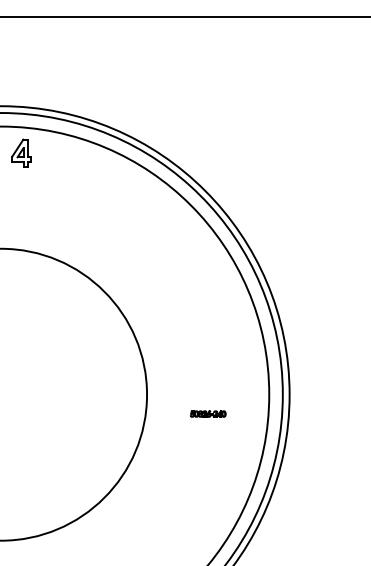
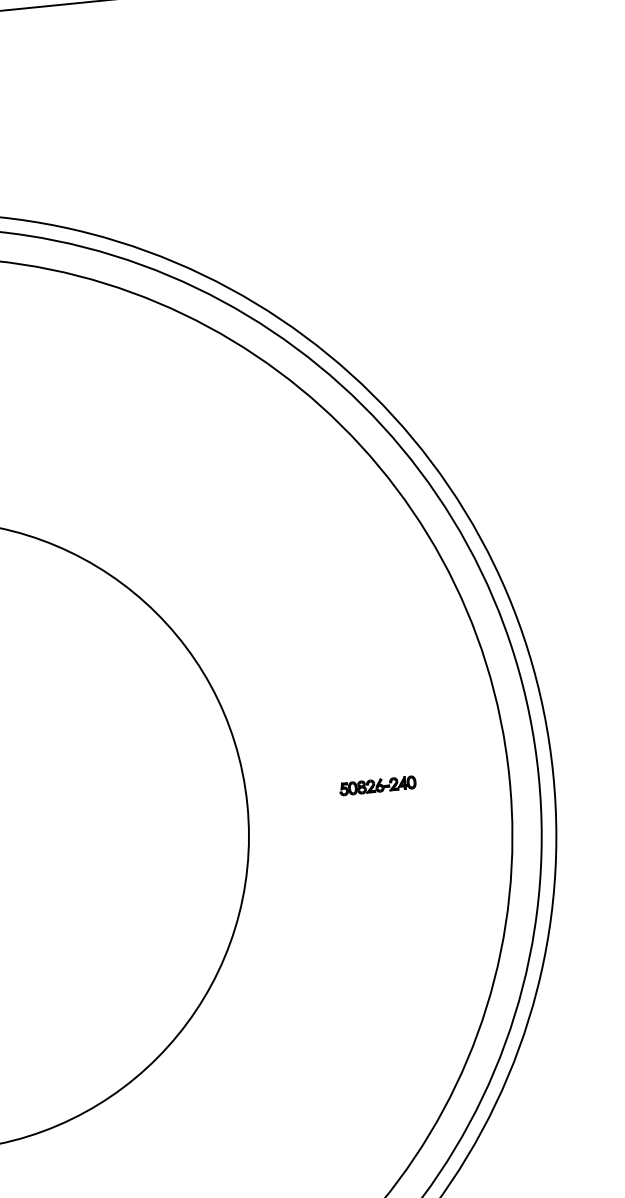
part: (207, 413) -> (376, 784), moved

